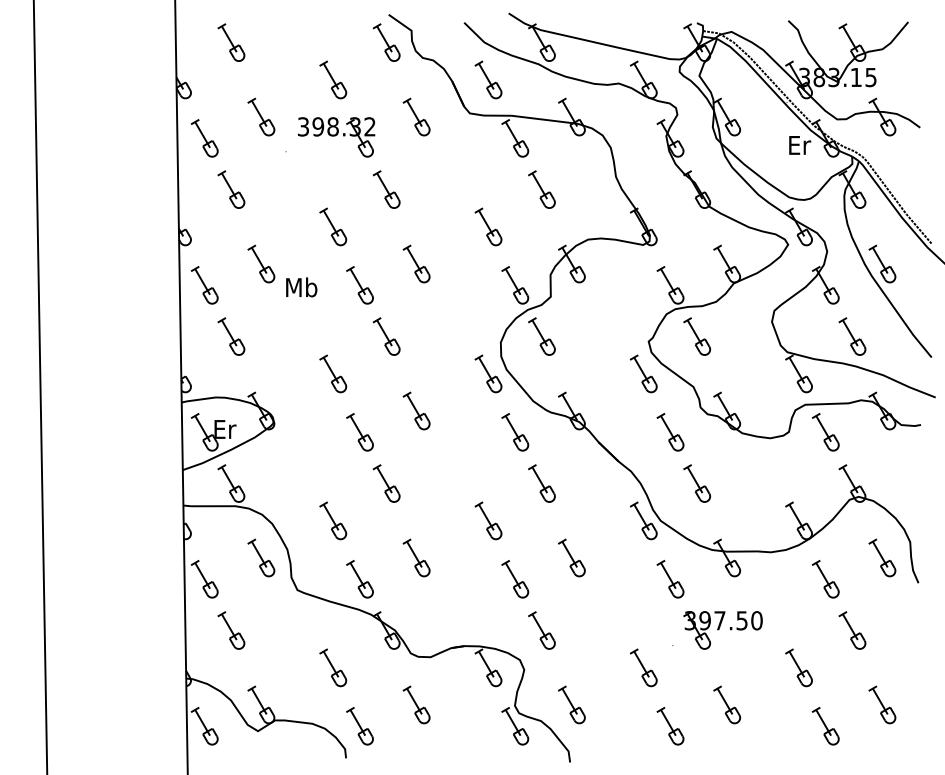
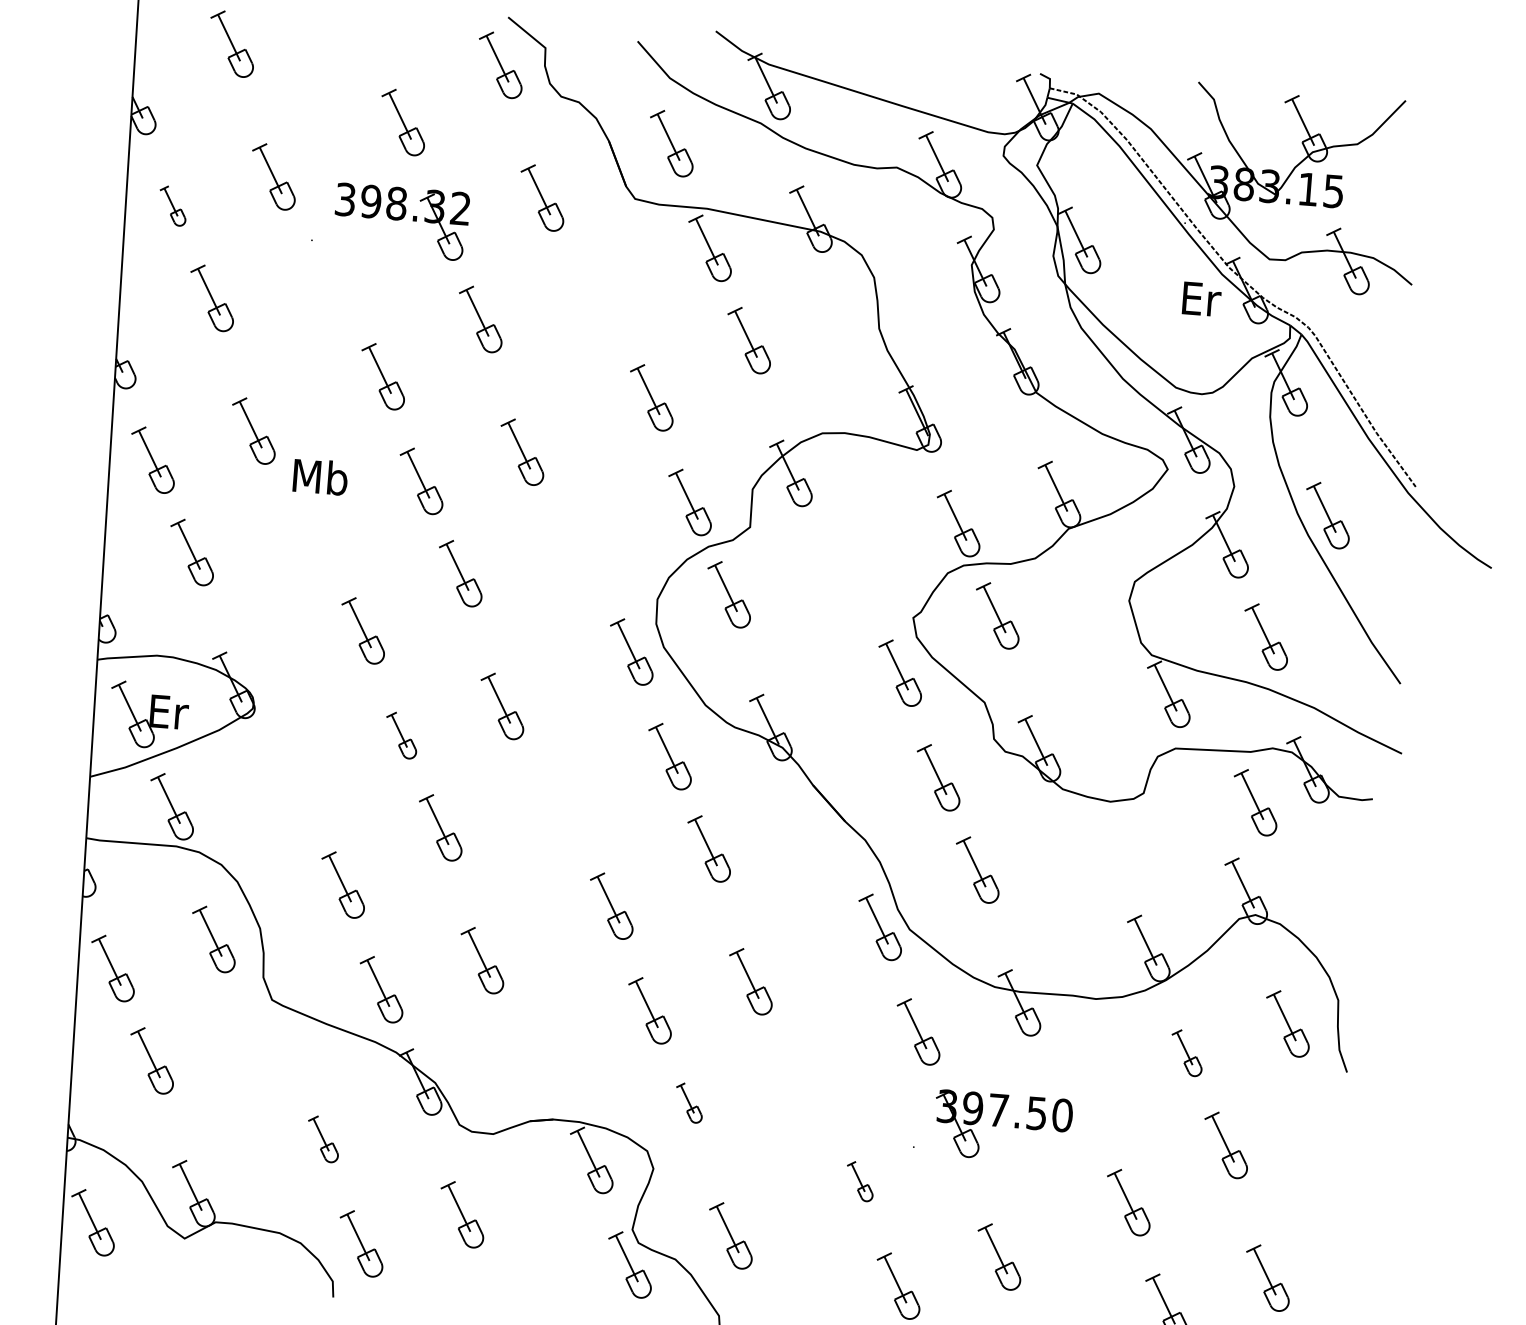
part: (204, 138) -> (172, 206), size x0.6
part: (359, 432) -> (400, 735), size x0.7
part: (825, 432) -> (1255, 803), moved
part: (825, 579) -> (1186, 1053), size x0.7
part: (541, 630) -> (688, 1102), size x0.6
part: (333, 667) -> (323, 1138), size x0.7
part: (643, 667) -> (859, 1180), size x0.6

